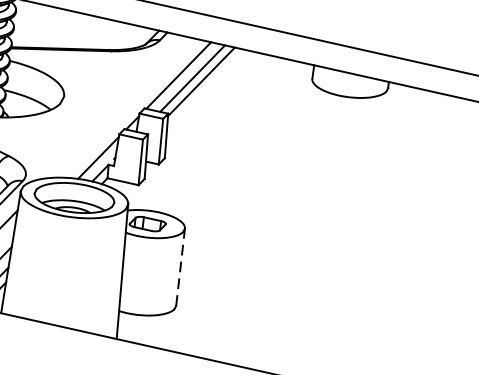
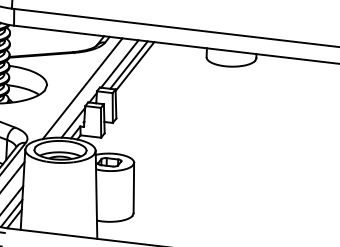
line: (117, 107) -> (82, 88), added
line: (180, 266) -> (133, 187), dashed -> solid

